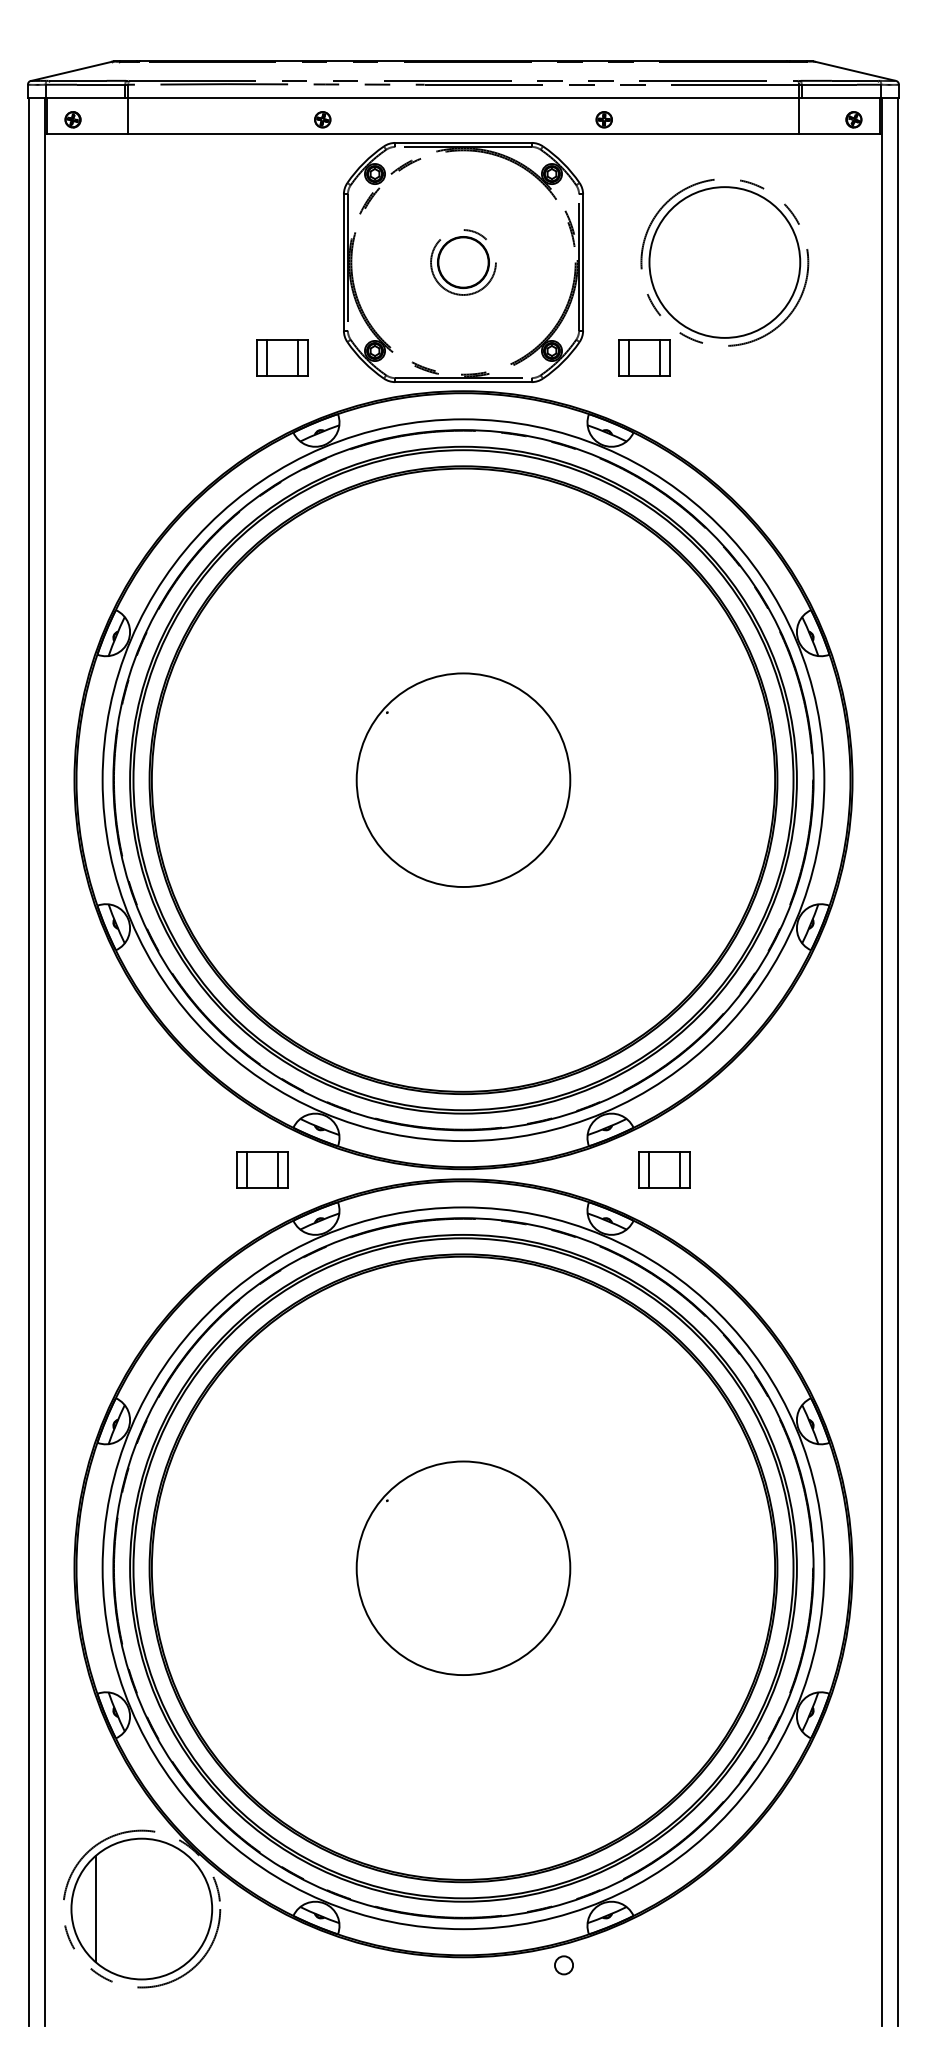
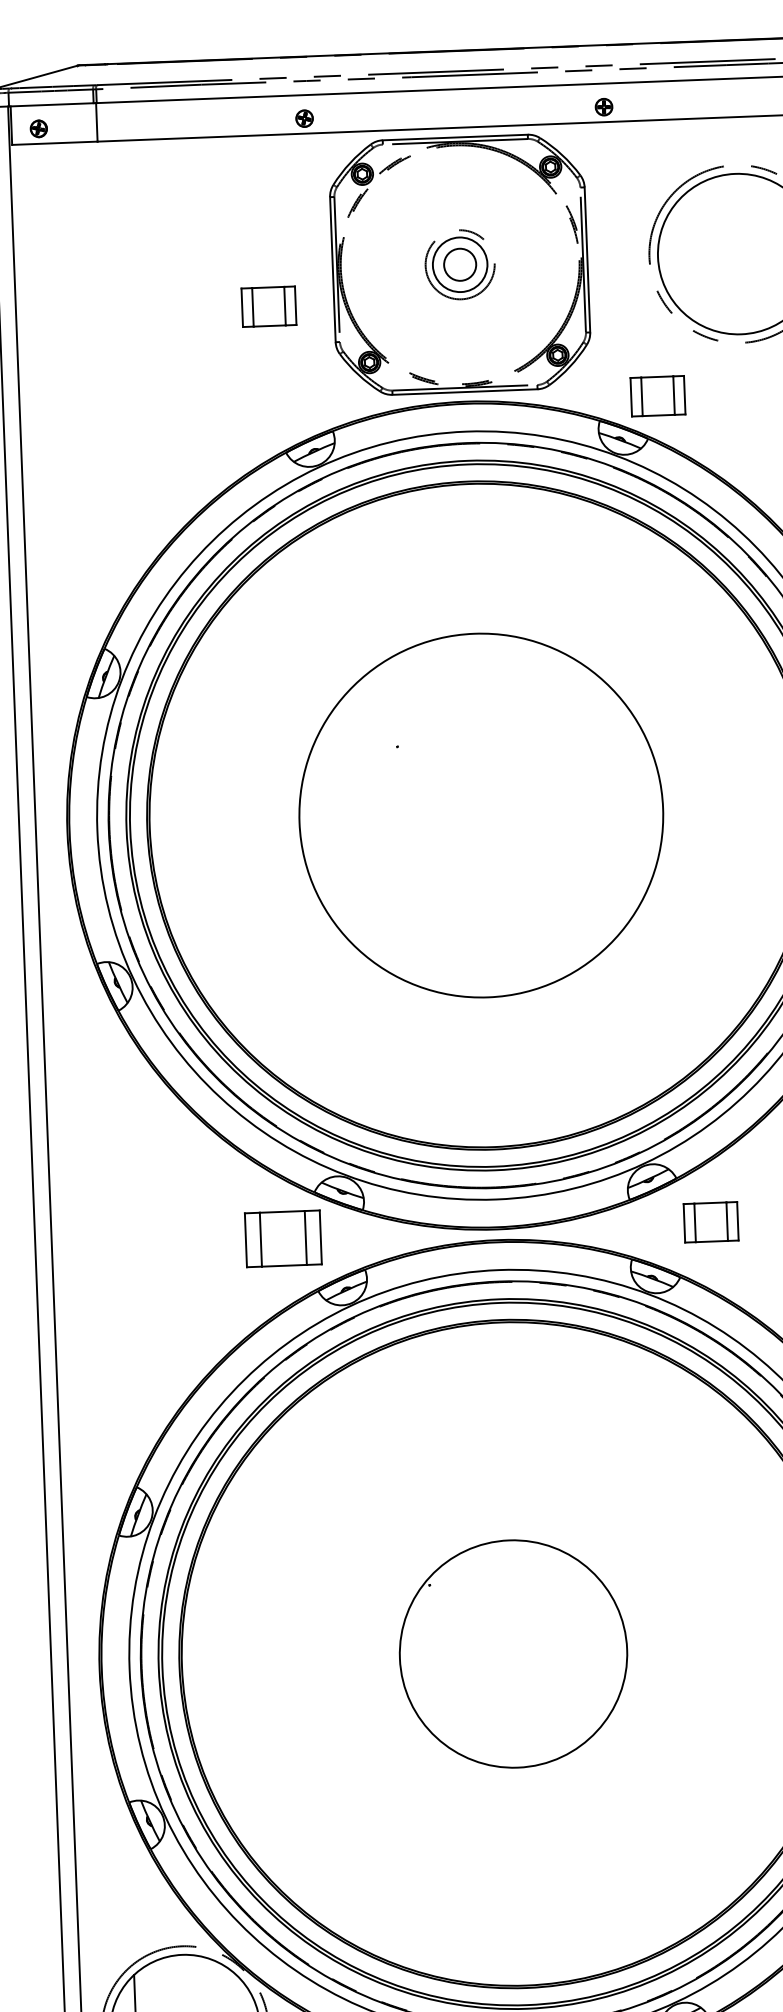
circle: (463, 262) -> (460, 264), size x0.6
part: (282, 357) -> (268, 306), moved
part: (644, 357) -> (658, 395), moved
circle: (463, 780) -> (481, 815), size x1.6
part: (262, 1169) -> (283, 1237), size x1.4

